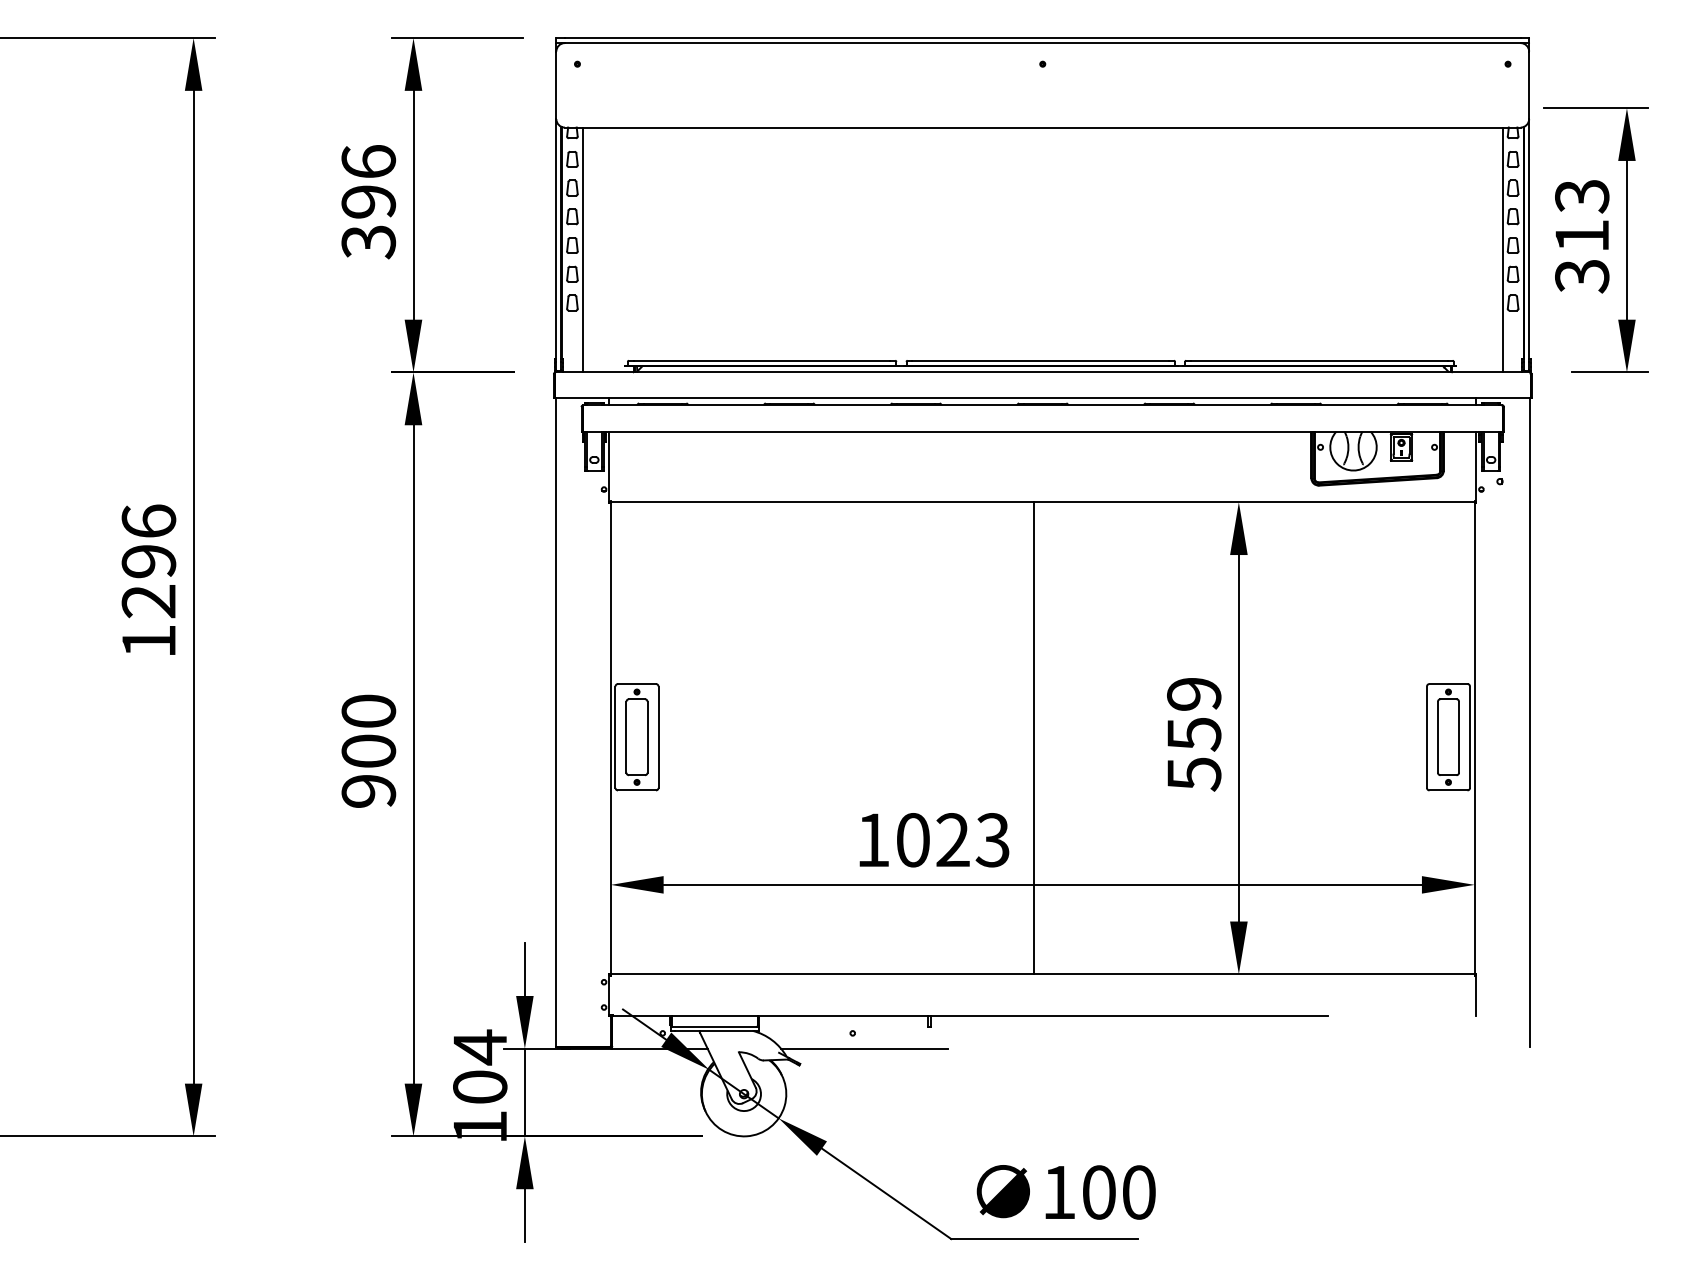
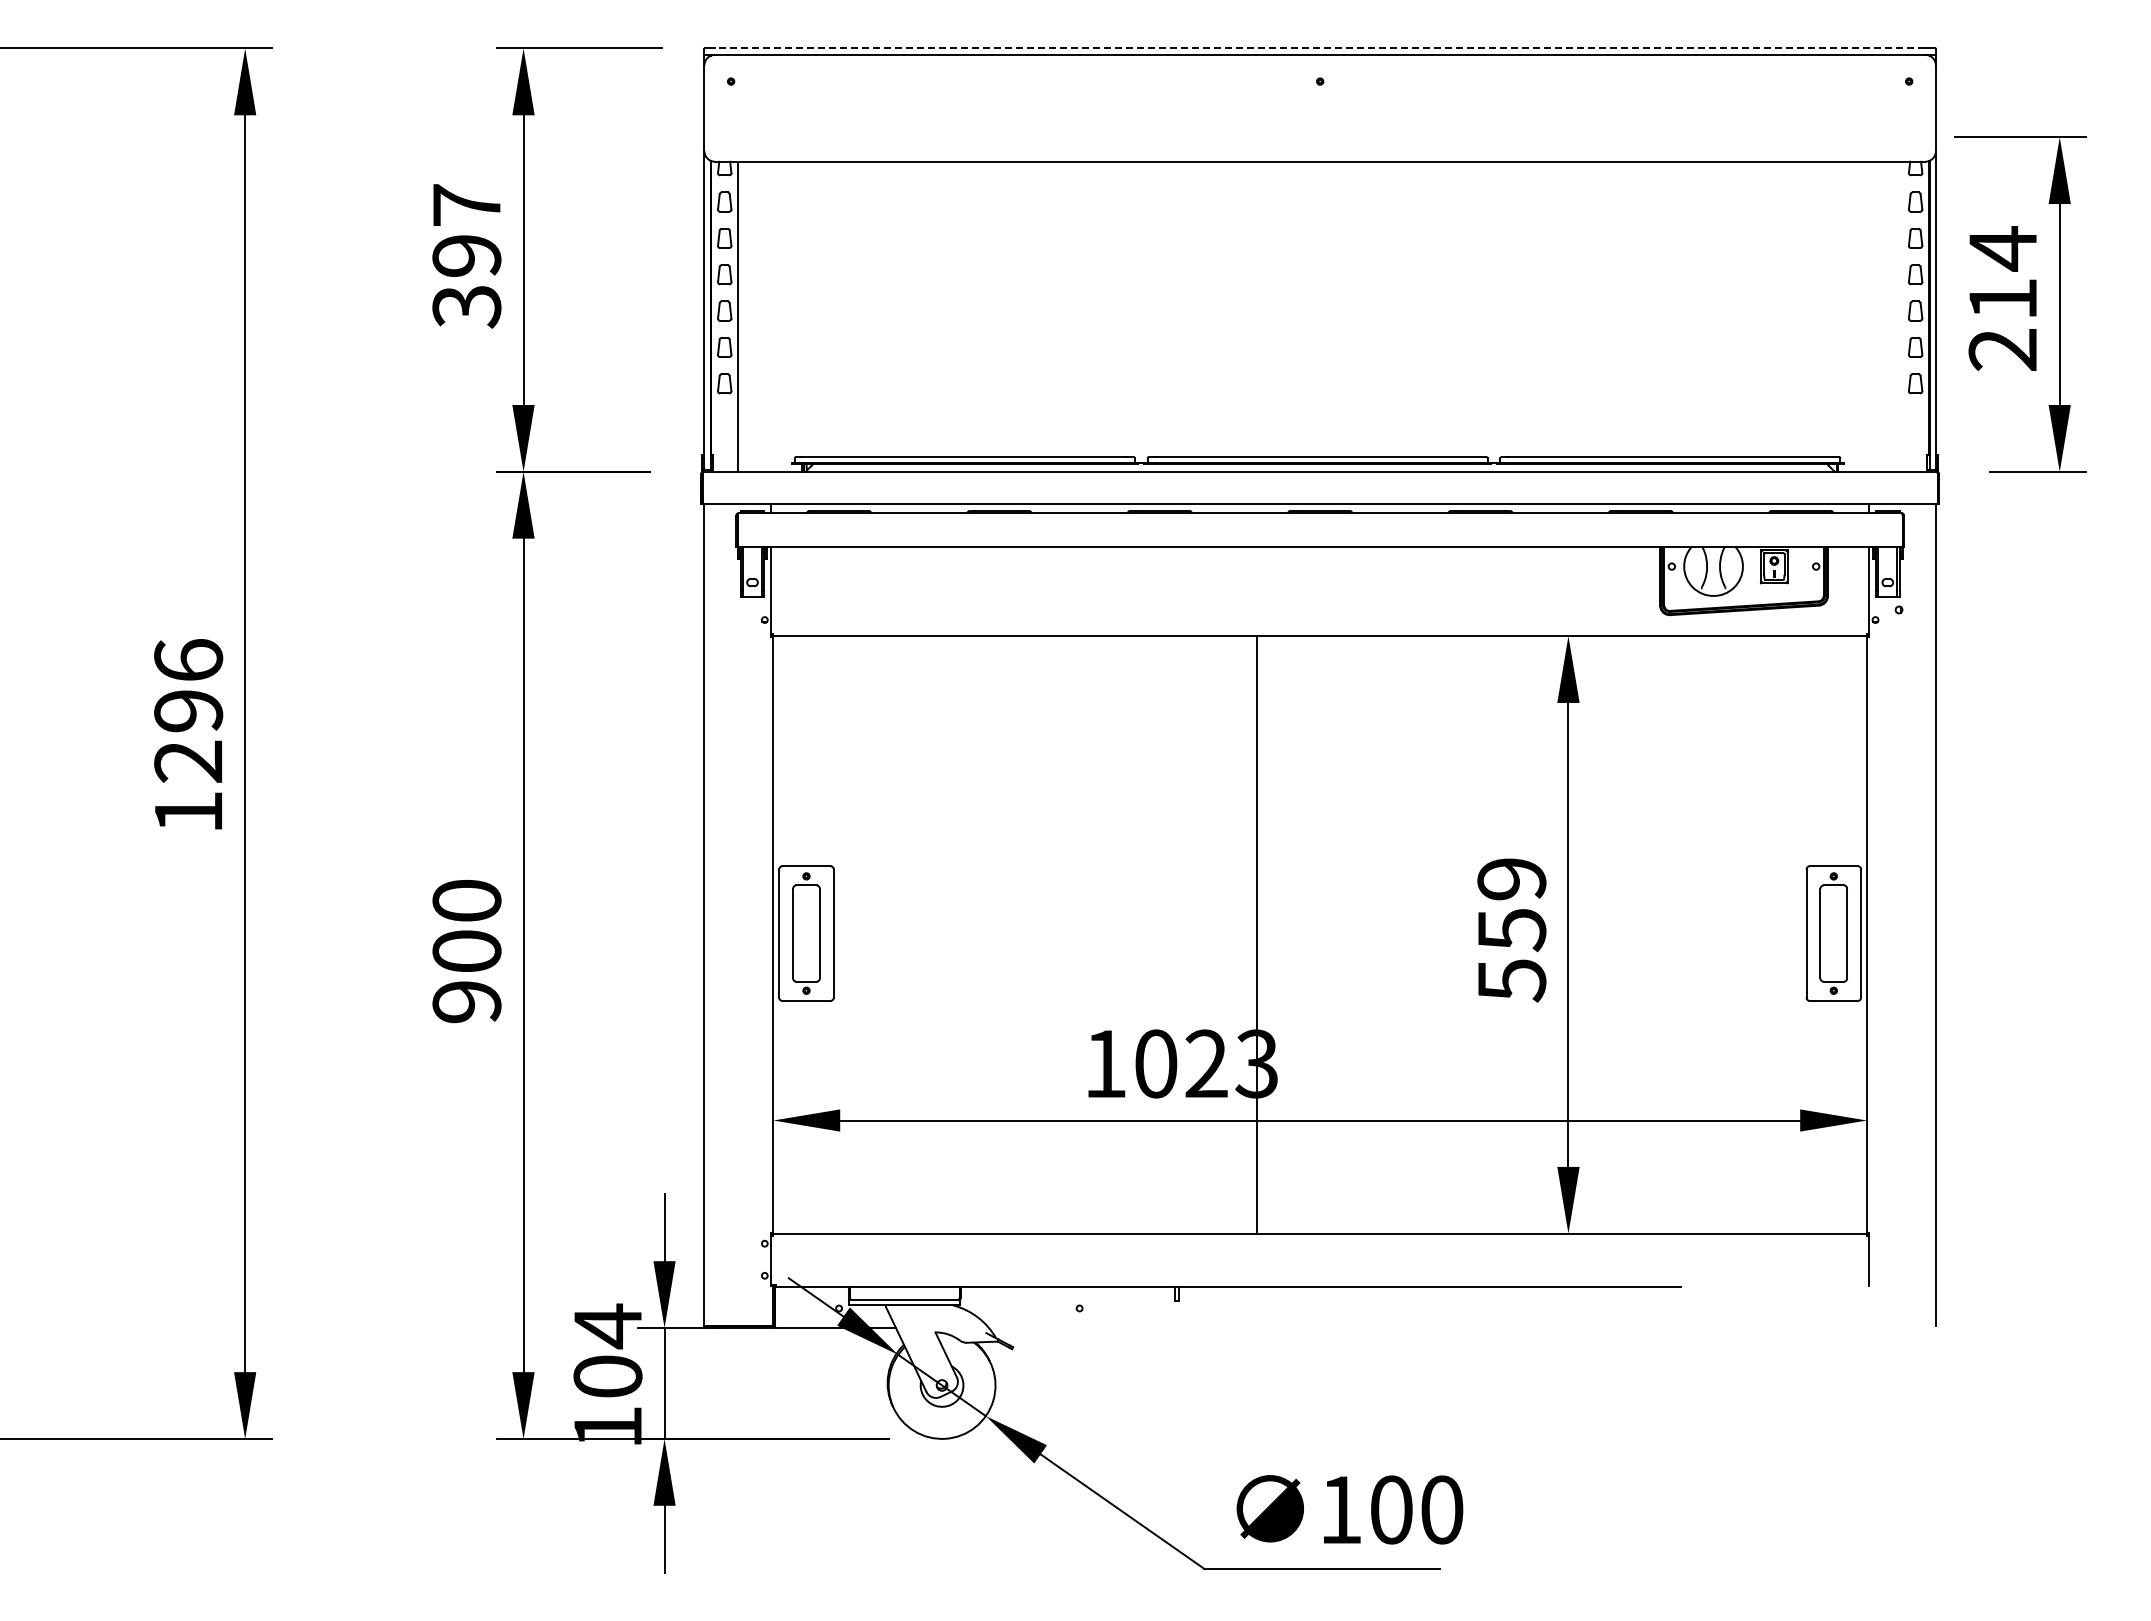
line: (1042, 38) -> (1319, 48), solid -> dashed
text: (368, 161) -> (466, 204), 396 -> 397
text: (1581, 236) -> (2002, 299), 313 -> 214
line: (1502, 249) -> (1902, 316), removed
line: (1033, 737) -> (1256, 934), moved
line: (863, 1048) -> (1093, 1327), removed

